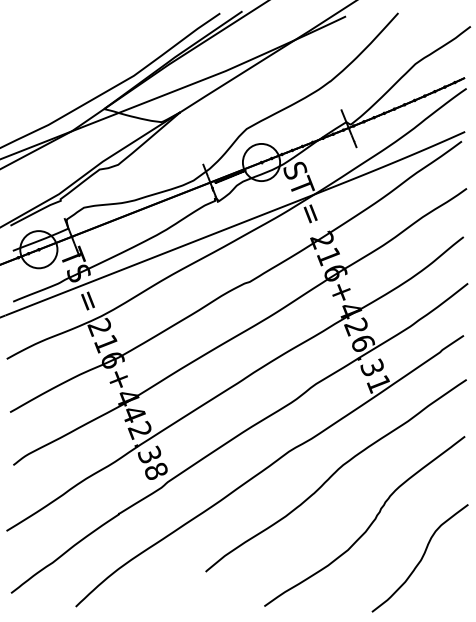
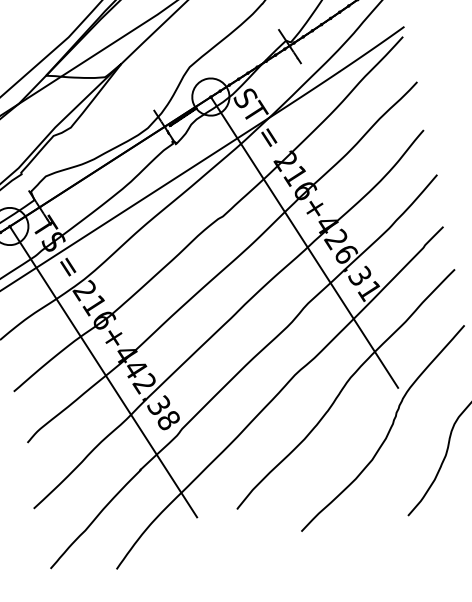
line: (324, 323) -> (304, 242), added
line: (101, 410) -> (103, 371), added

